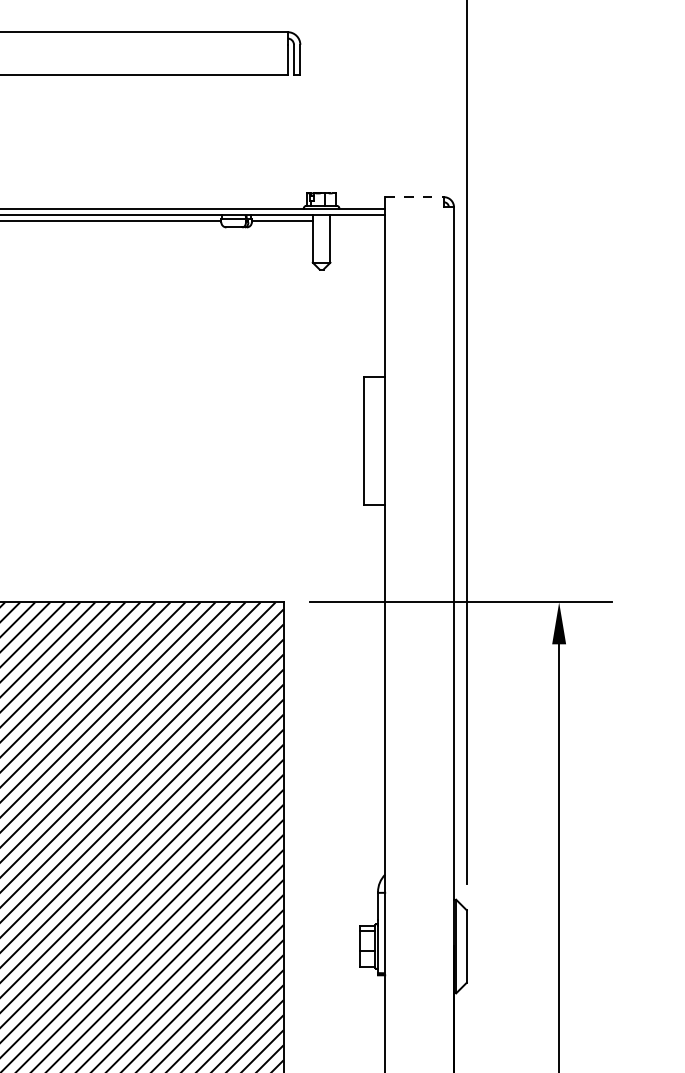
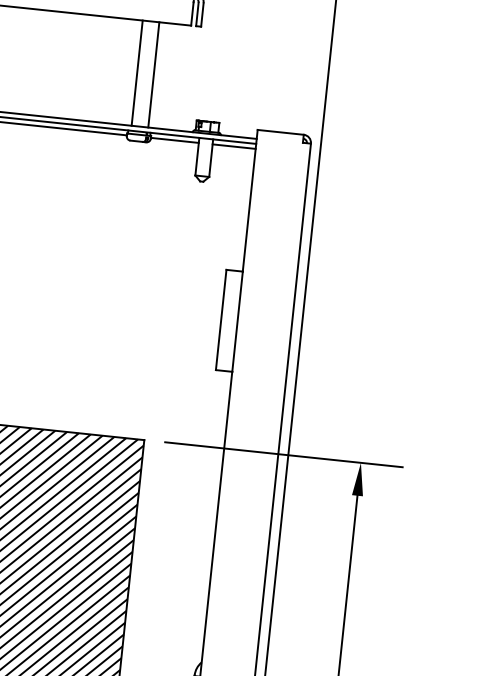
line: (226, 141) -> (137, 73), added
line: (247, 141) -> (154, 74), added
line: (415, 197) -> (281, 132), dashed -> solid
line: (357, 221) -> (233, 146), added

